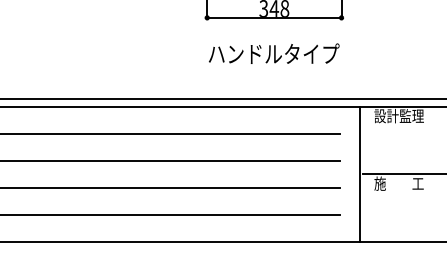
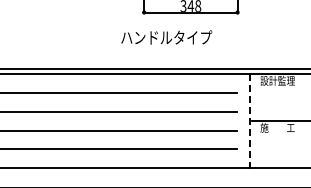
text: (273, 53) -> (166, 37), moved
line: (360, 174) -> (250, 121), solid -> dashed

